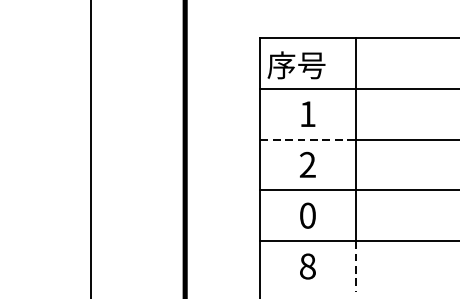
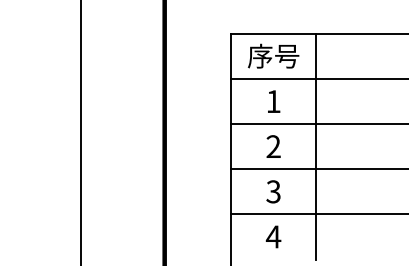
text: (296, 64) -> (273, 55), moved
line: (308, 139) -> (274, 124), dashed -> solid
text: (307, 215) -> (273, 191), 0 -> 3
text: (307, 265) -> (273, 236), 8 -> 4
line: (356, 265) -> (316, 236), dashed -> solid

